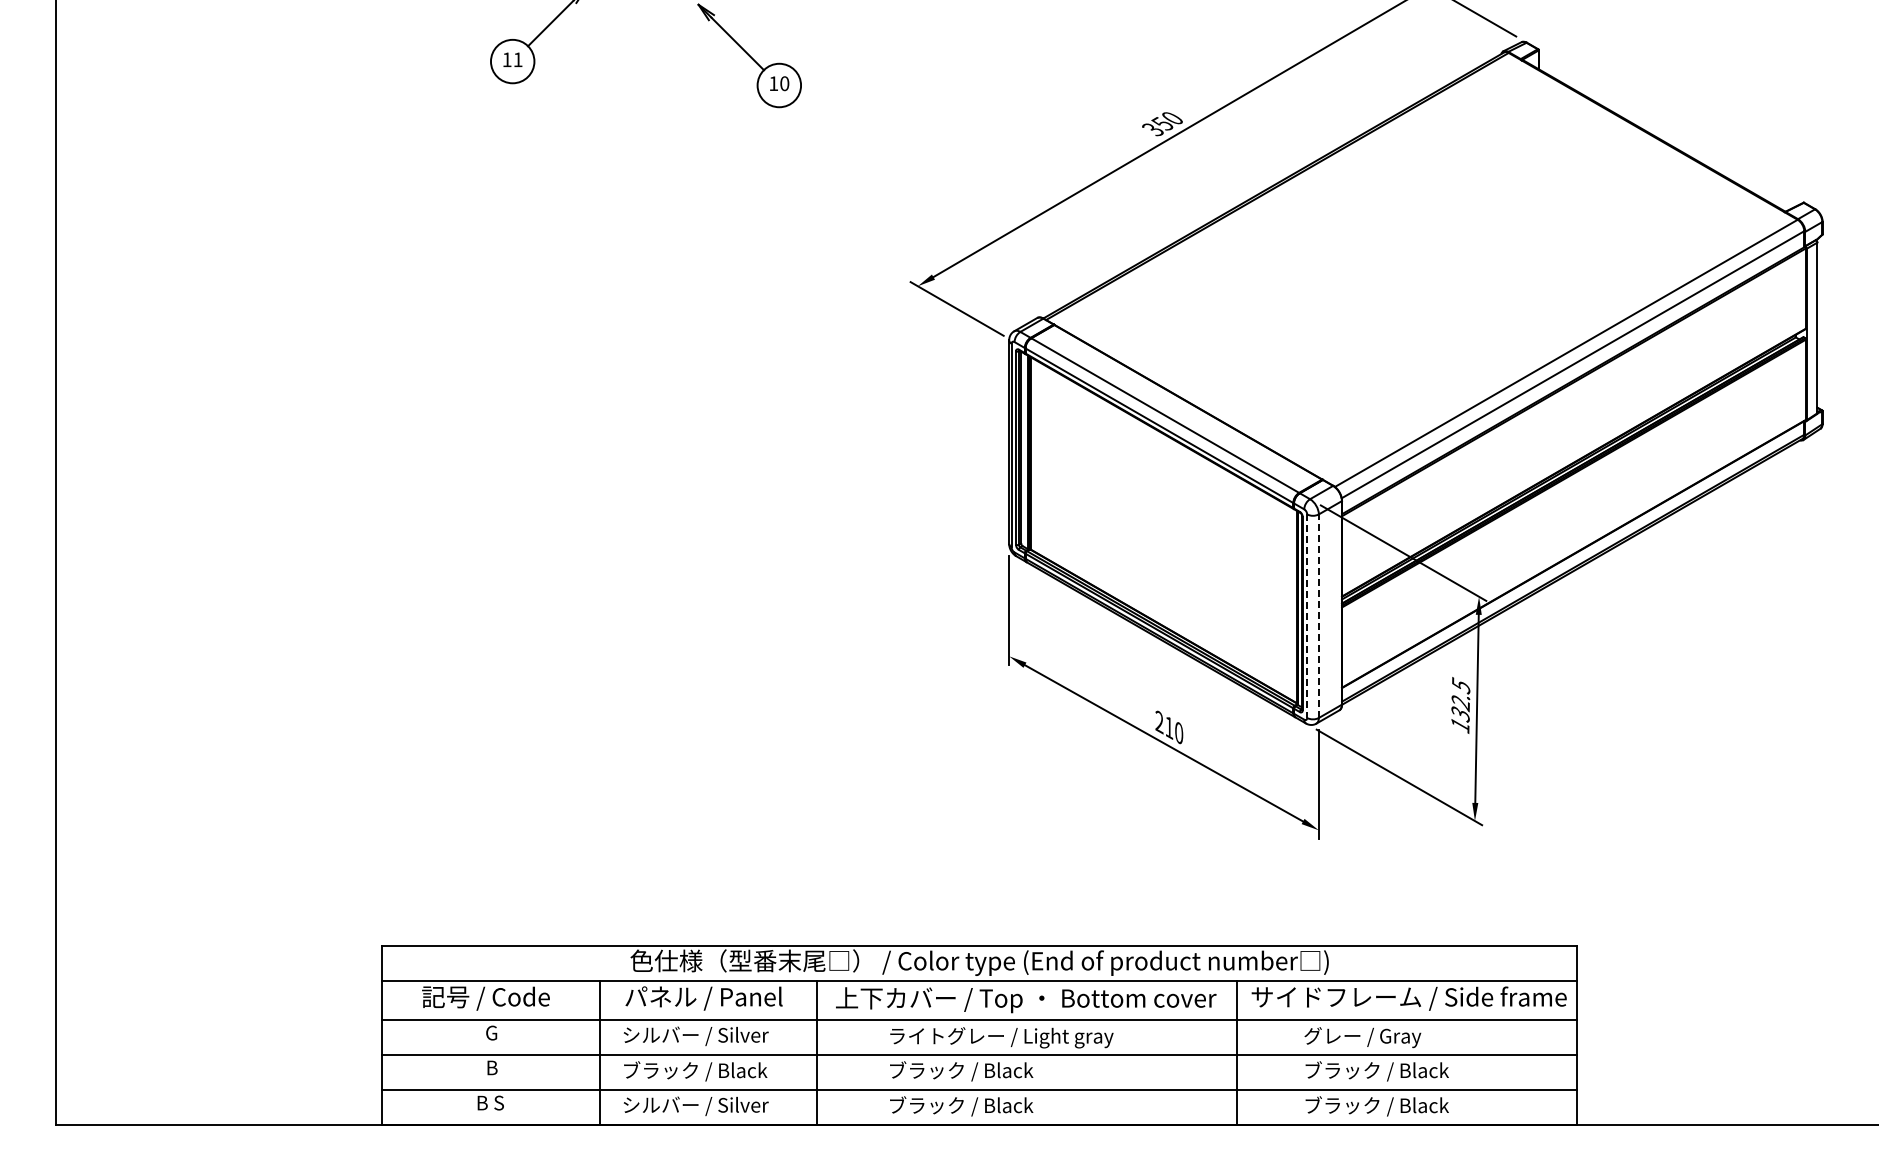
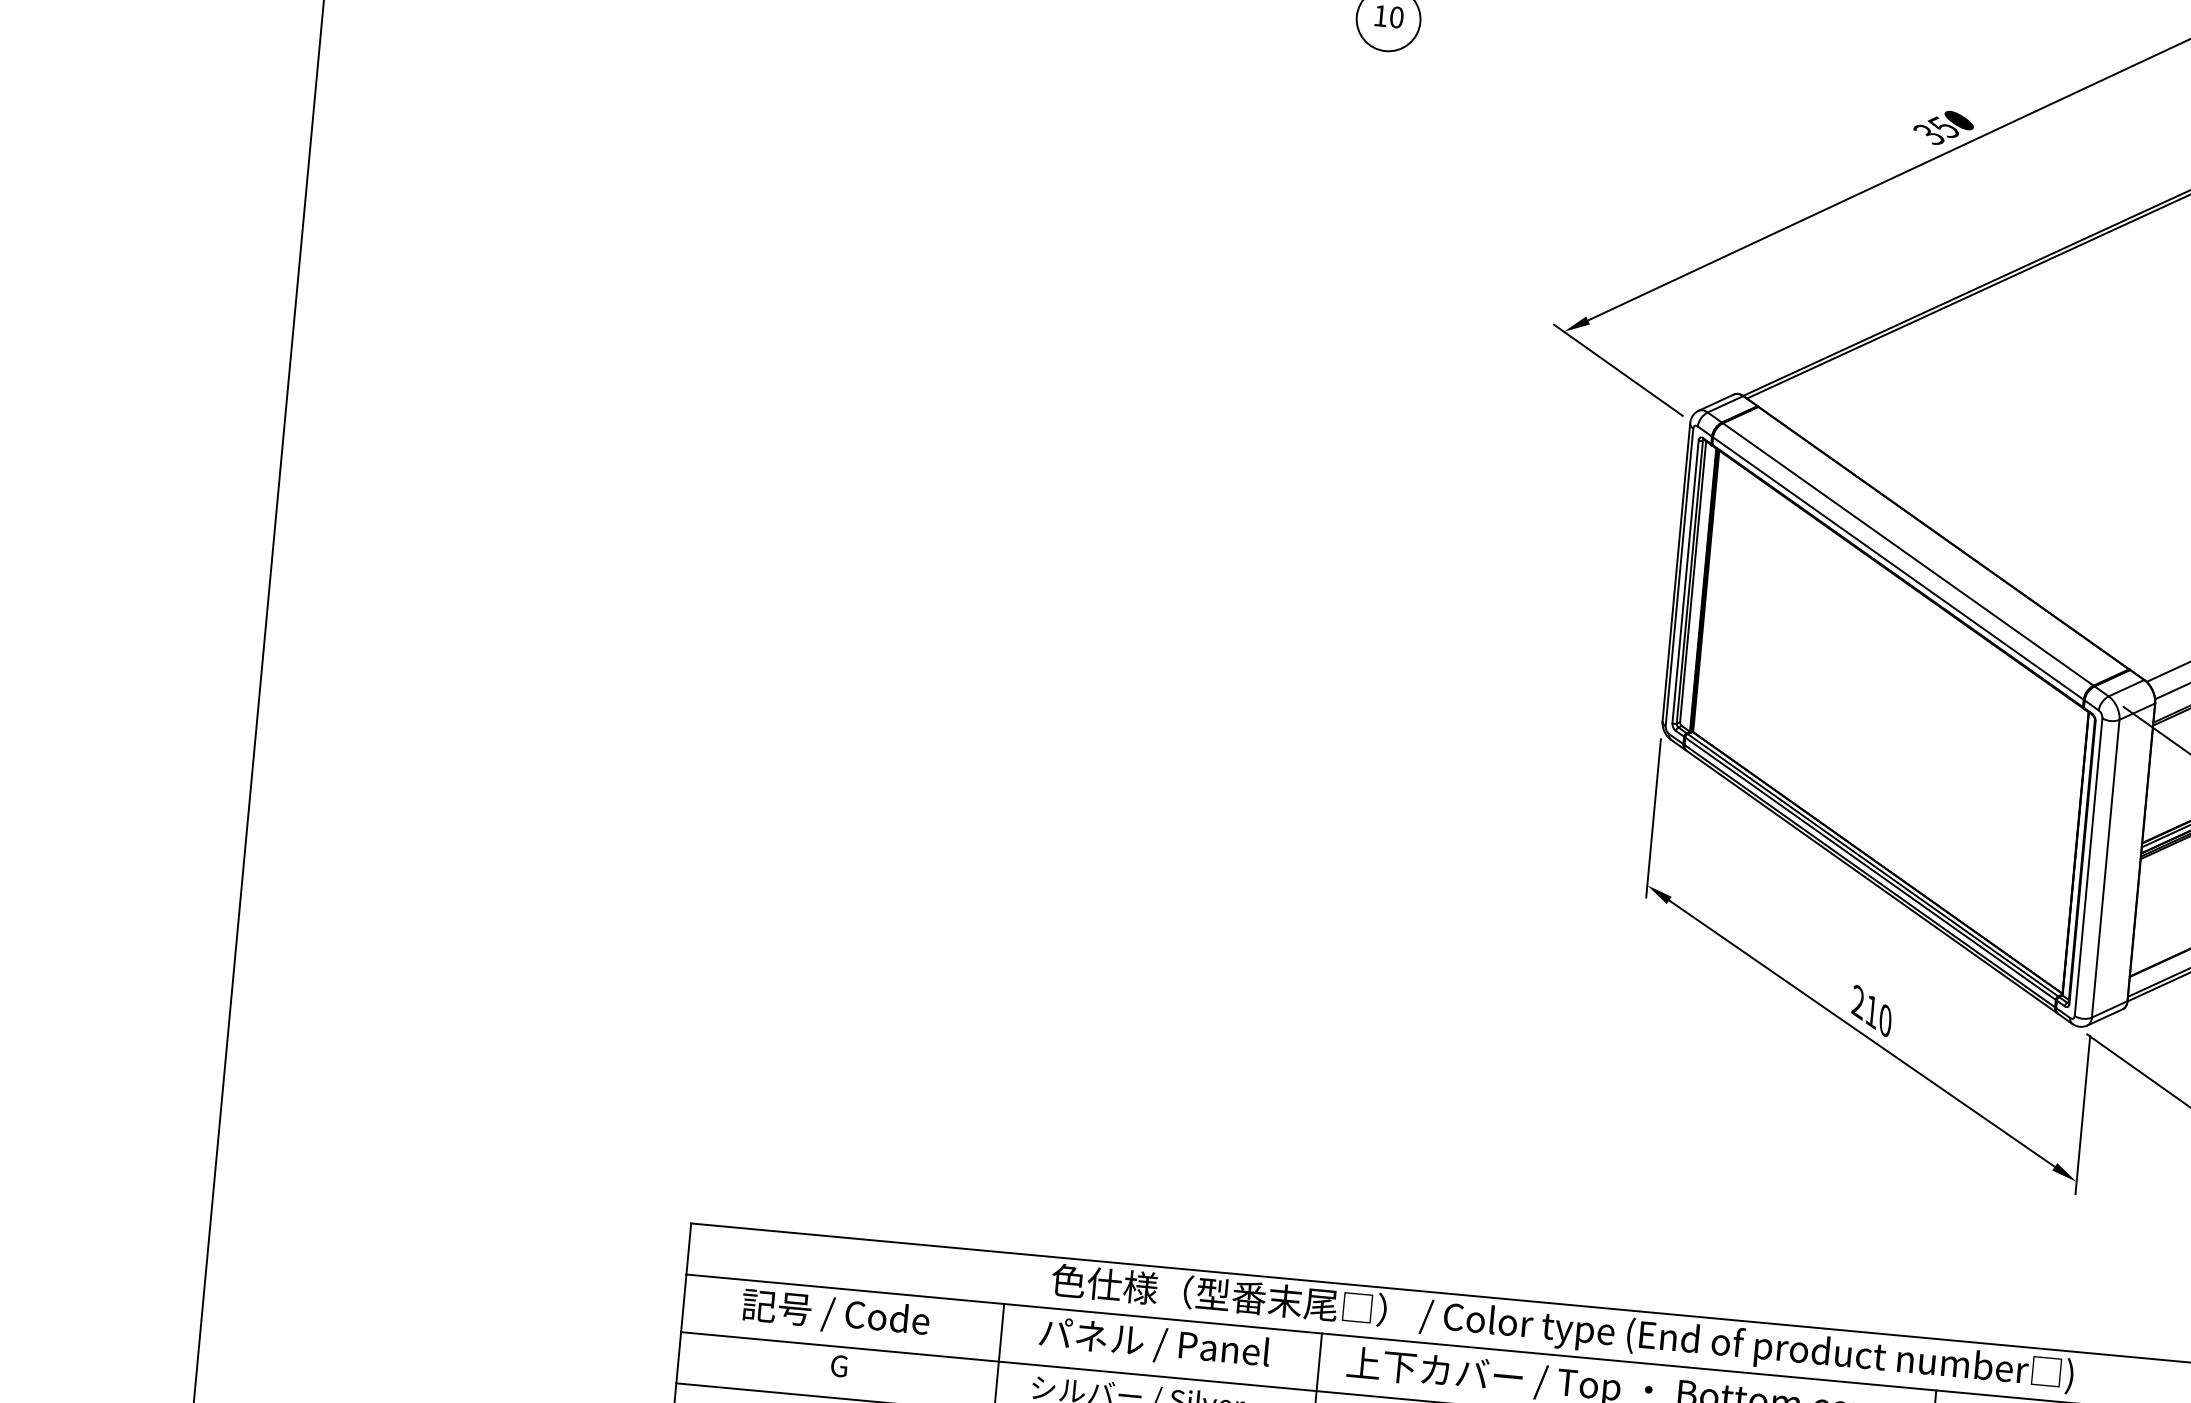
line: (1307, 616) -> (2089, 867), dashed -> solid
line: (1318, 616) -> (2105, 869), dashed -> solid

